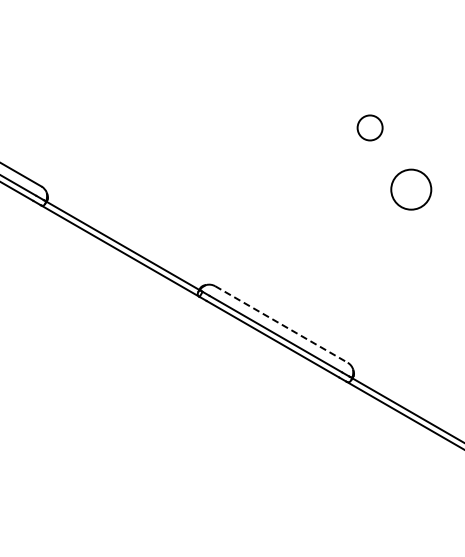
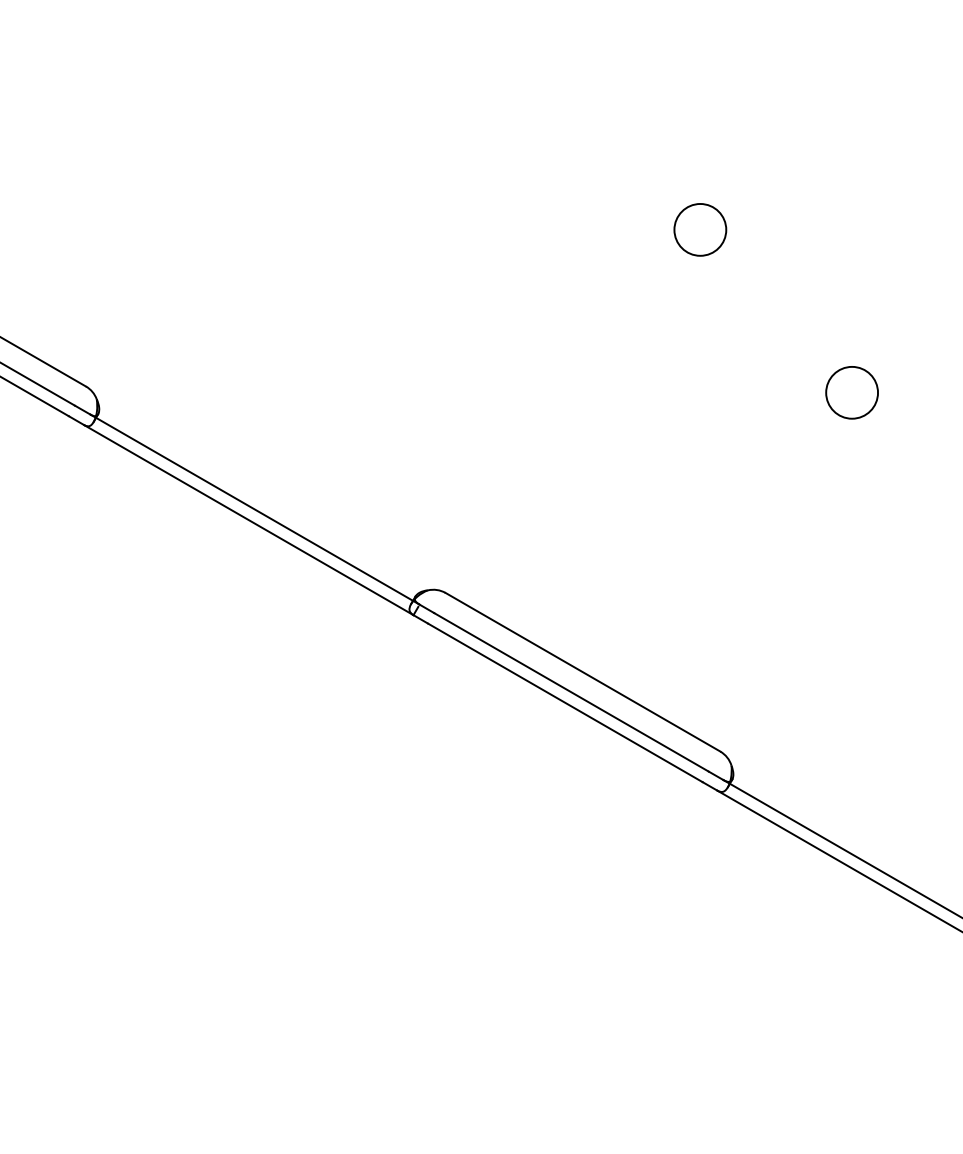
circle: (369, 127) -> (699, 228), moved
circle: (411, 189) -> (852, 392), size x0.62
line: (281, 324) -> (583, 672), dashed -> solid

